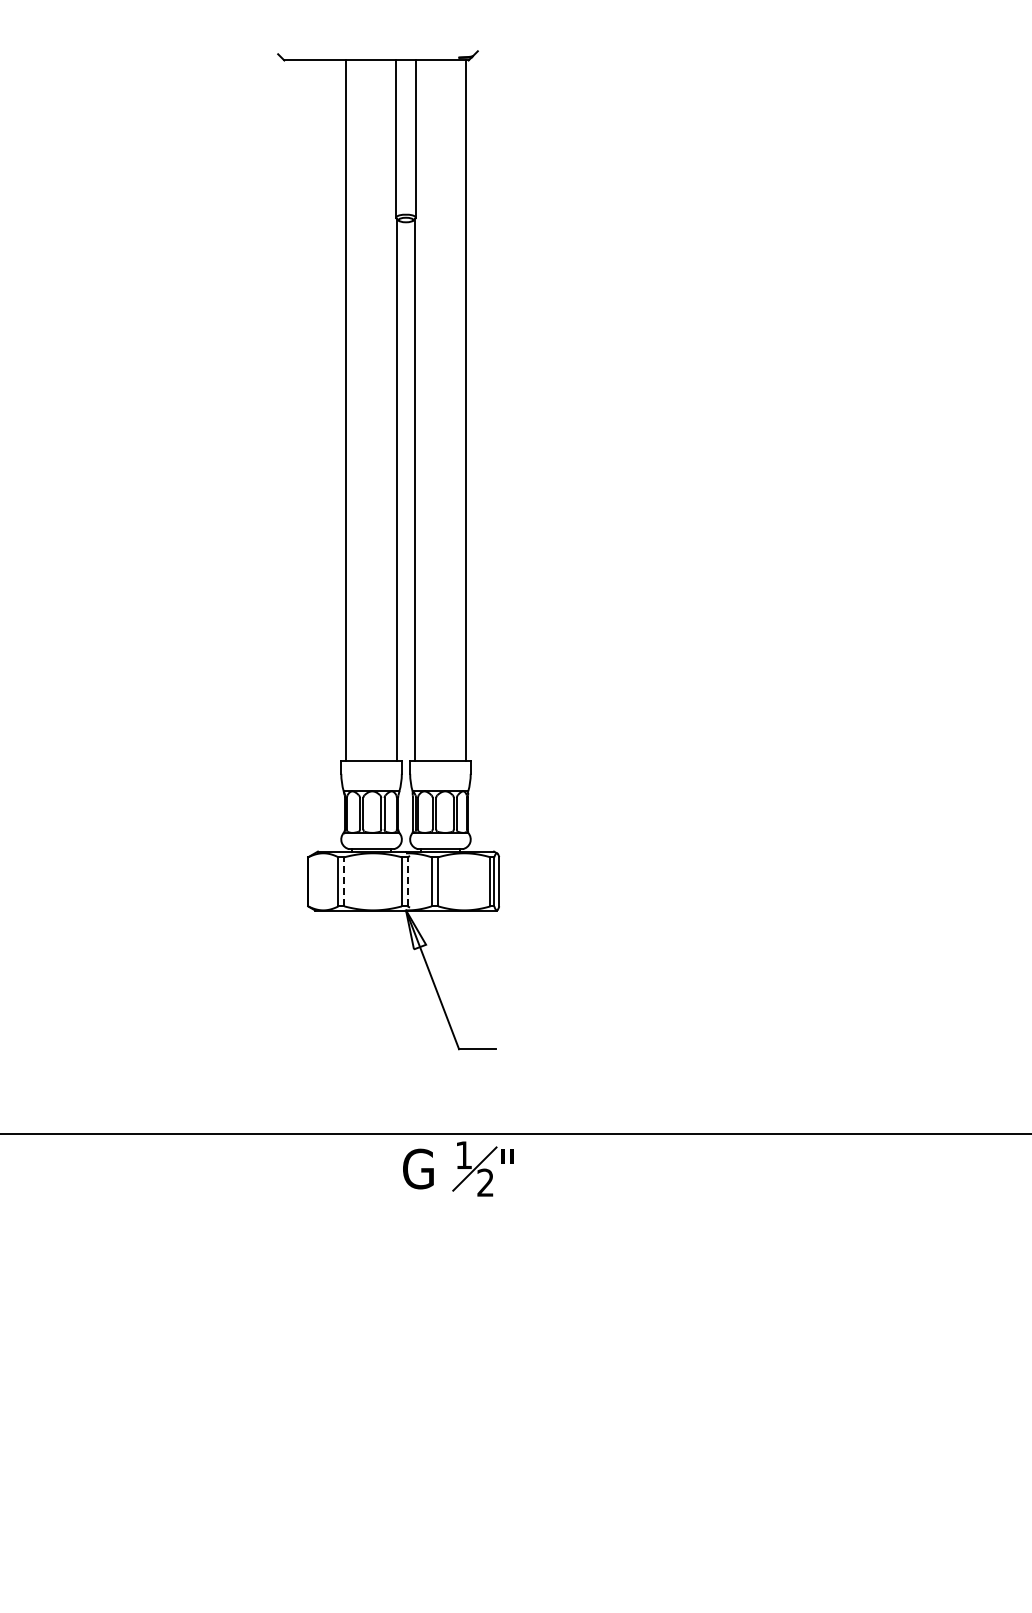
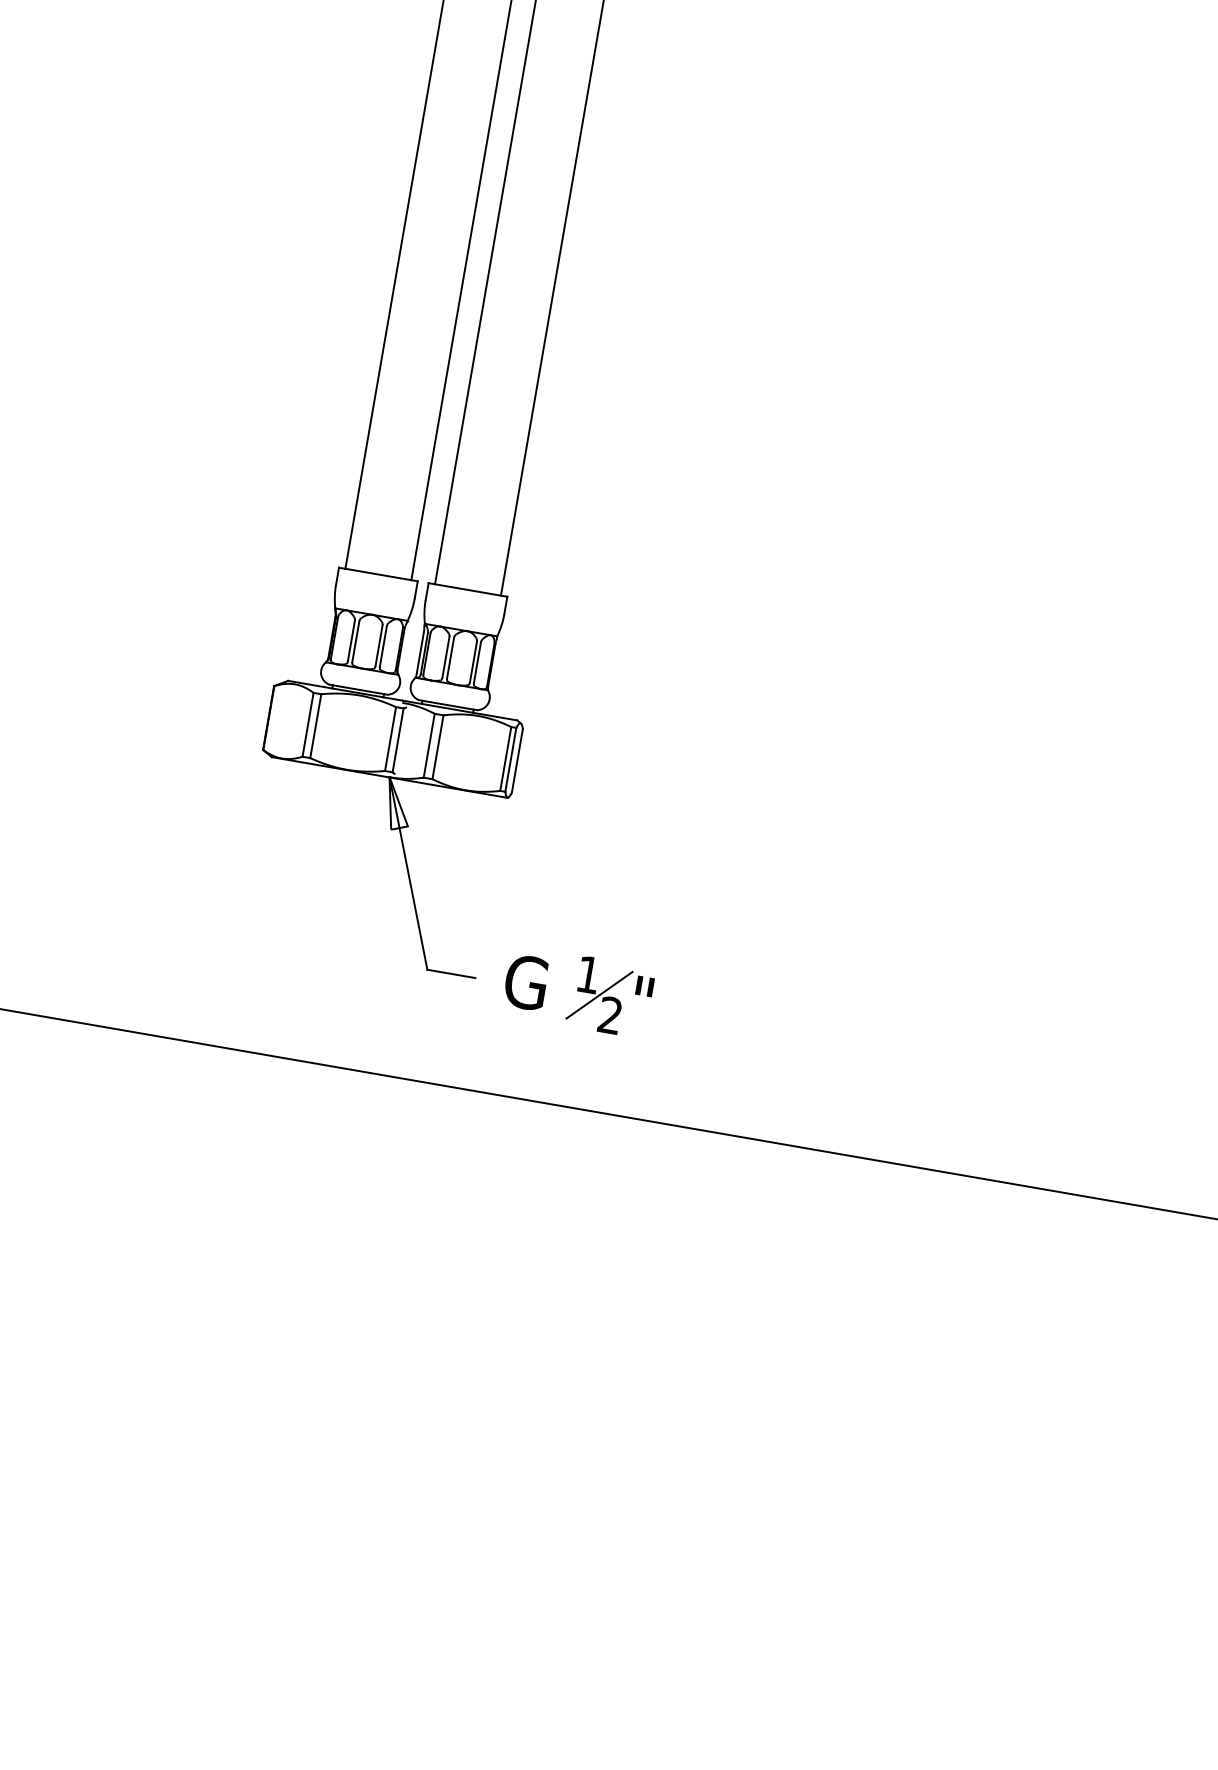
line: (344, 881) -> (315, 725), dashed -> solid
line: (407, 881) -> (397, 739), dashed -> solid
part: (458, 1168) -> (578, 990), moved

